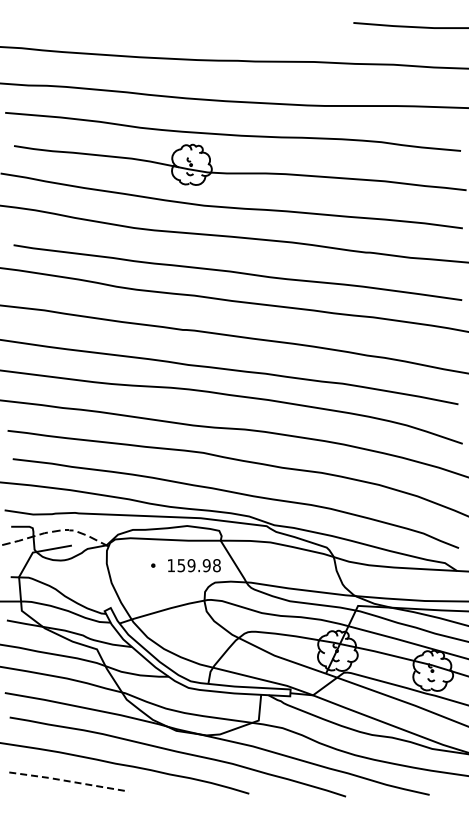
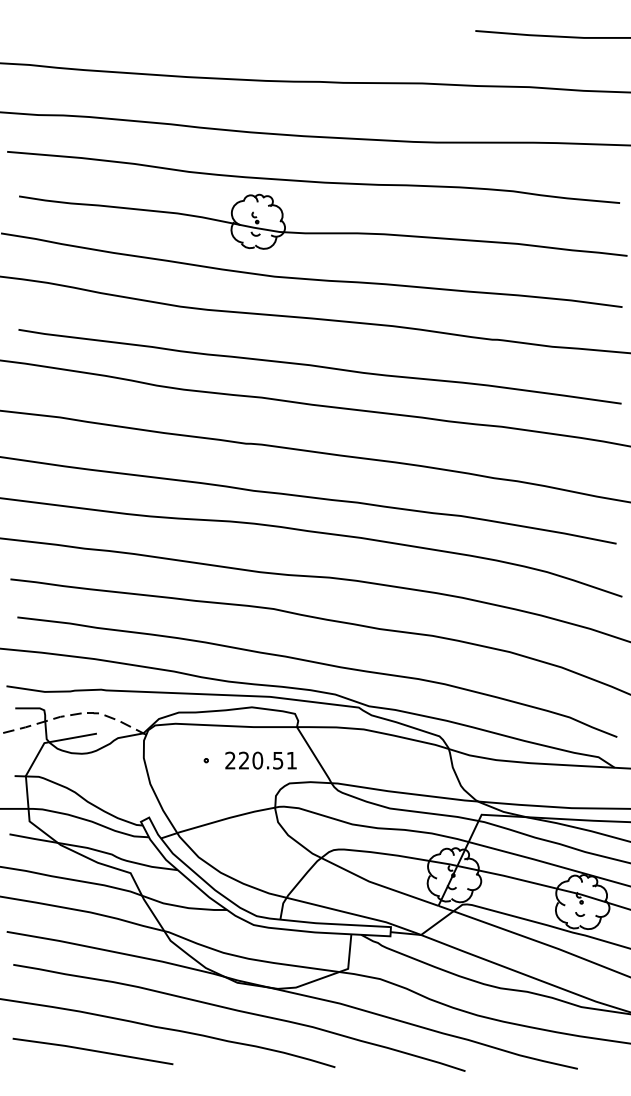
text: (193, 565) -> (260, 760), 159.98 -> 220.51
line: (69, 781) -> (93, 1050), dashed -> solid

